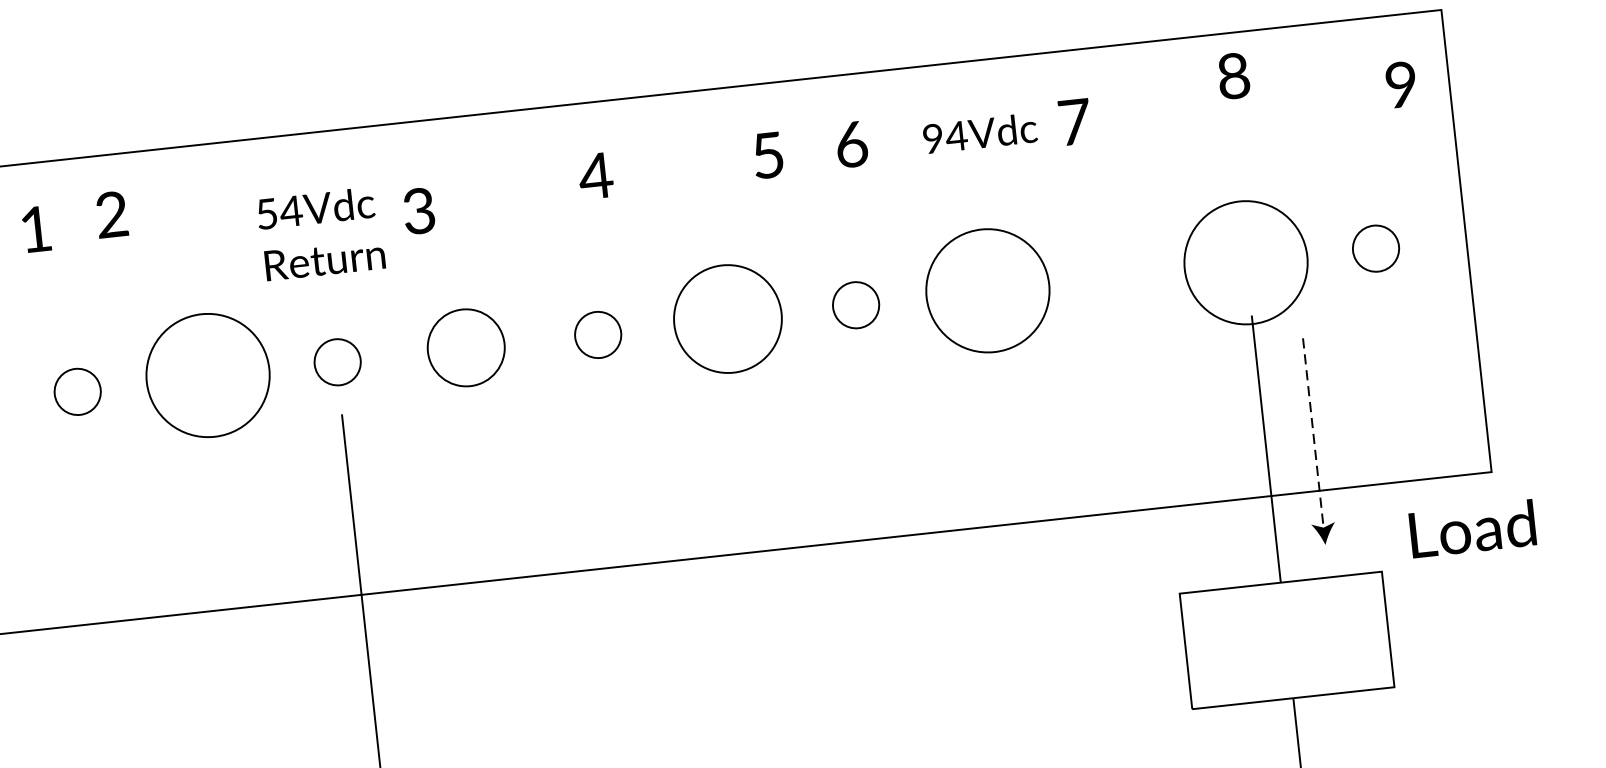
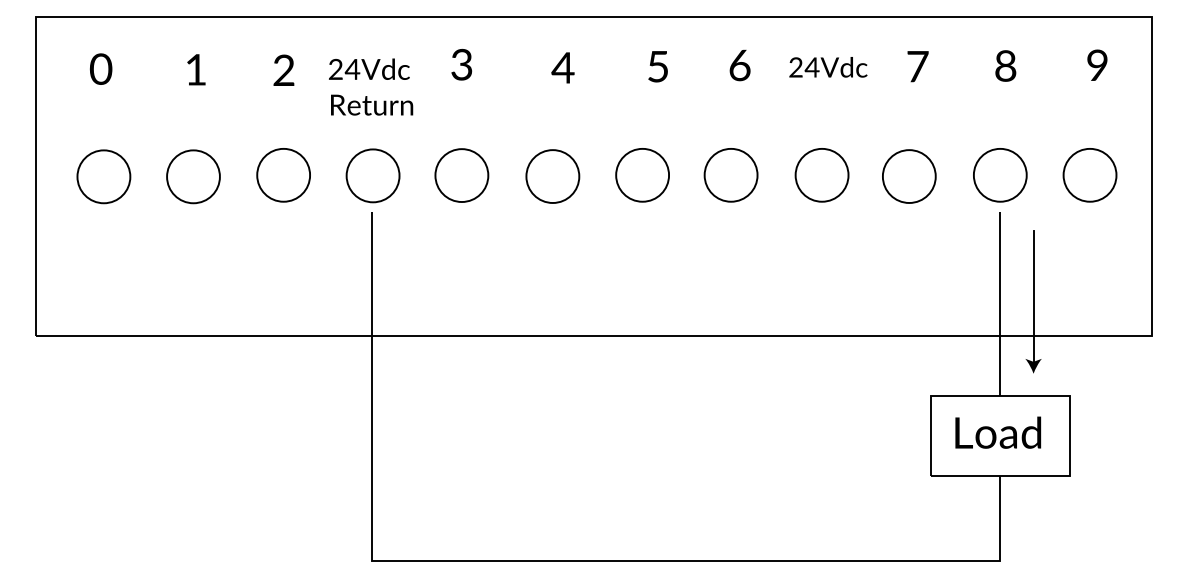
text: (1233, 75) -> (1005, 65), moved
text: (1401, 83) -> (1097, 64), moved
text: (1074, 121) -> (917, 66), moved
text: (932, 138) -> (795, 67), 94Vdc -> 24Vdc
text: (767, 155) -> (657, 66), moved
text: (418, 210) -> (461, 64), moved
text: (266, 212) -> (335, 68), 54Vdc -> 24Vdc
text: (111, 213) -> (283, 69), moved
text: (36, 228) -> (196, 69), moved
circle: (1375, 247) -> (1089, 174), size x1.67
circle: (1244, 261) -> (999, 174), size x0.62
circle: (1114, 278) -> (909, 176), added
circle: (986, 289) -> (821, 174), size x0.62
circle: (855, 305) -> (730, 175), size x1.67
circle: (727, 317) -> (642, 174), size x0.71
circle: (597, 334) -> (552, 176), size x1.67
circle: (336, 361) -> (372, 175), size x1.67
circle: (207, 374) -> (283, 174), size x0.62
circle: (77, 391) -> (193, 176), size x1.67
line: (1313, 434) -> (1033, 297), dashed -> solid
text: (1473, 528) -> (998, 432), moved

